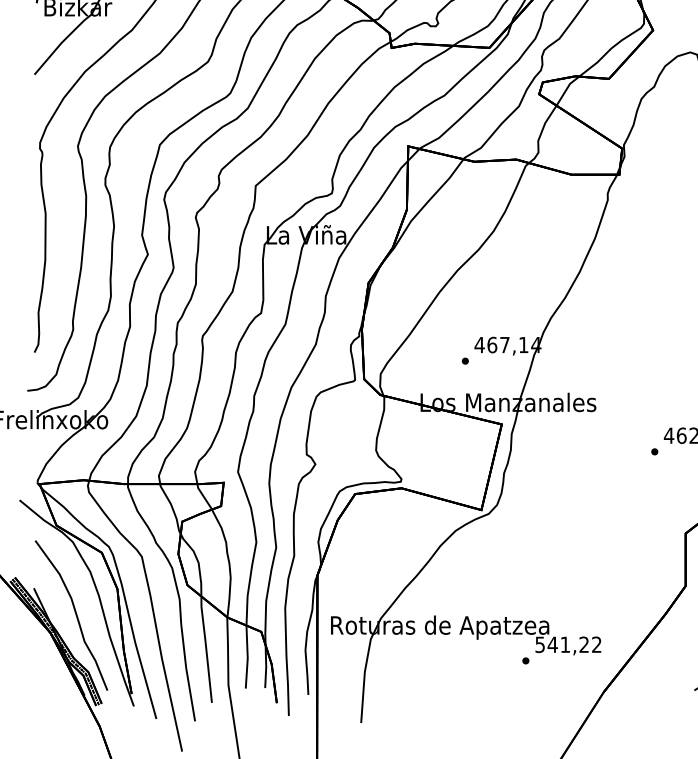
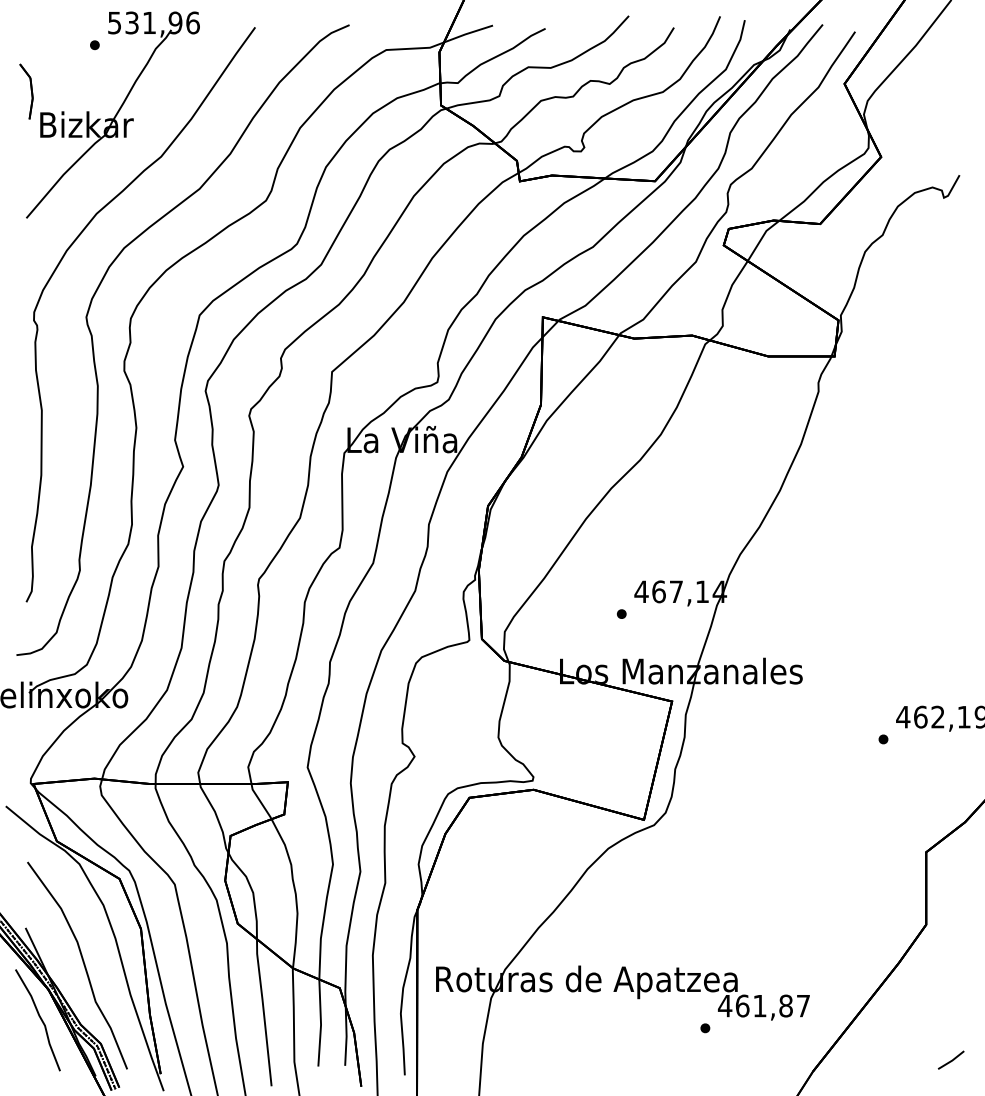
text: (567, 644) -> (763, 1005), 541,22 -> 461,87
curve: (43, 653) -> (39, 1018), added

